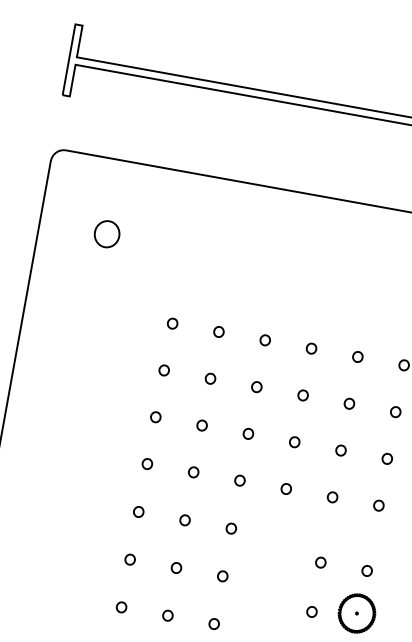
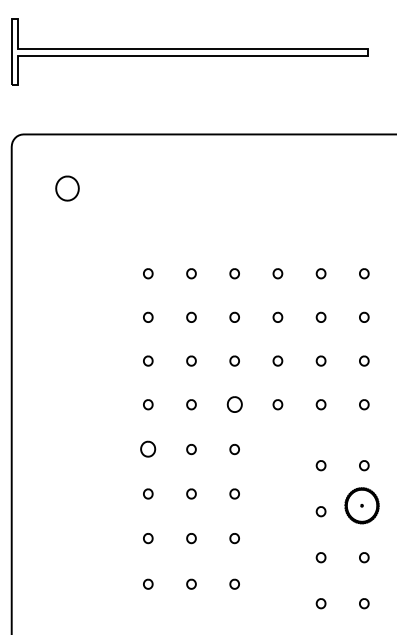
part: (107, 234) -> (67, 188), moved
part: (239, 480) -> (234, 404), size x1.6
part: (138, 512) -> (148, 449), size x1.6

